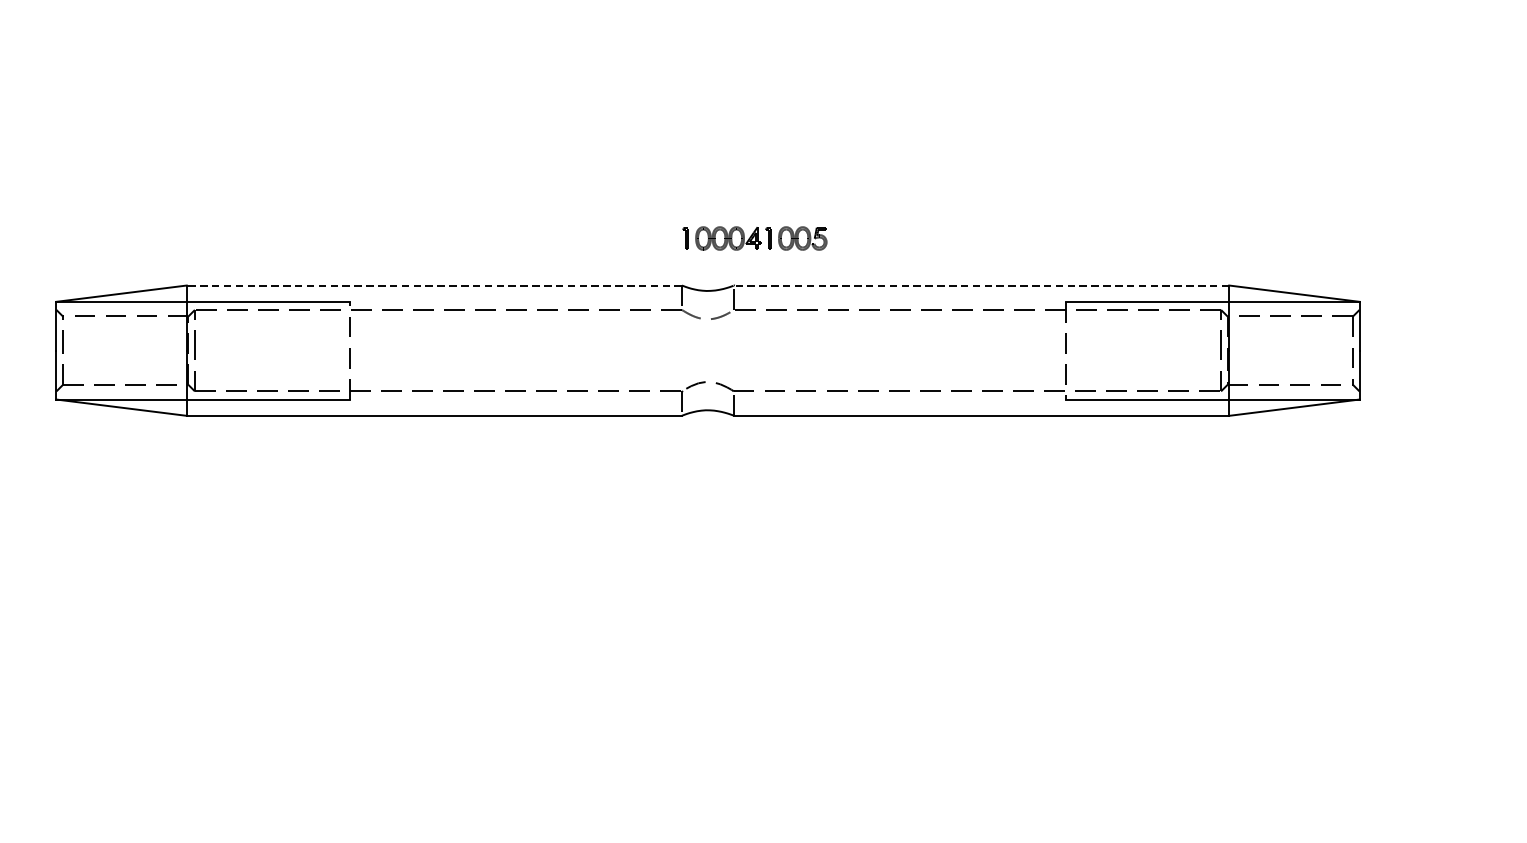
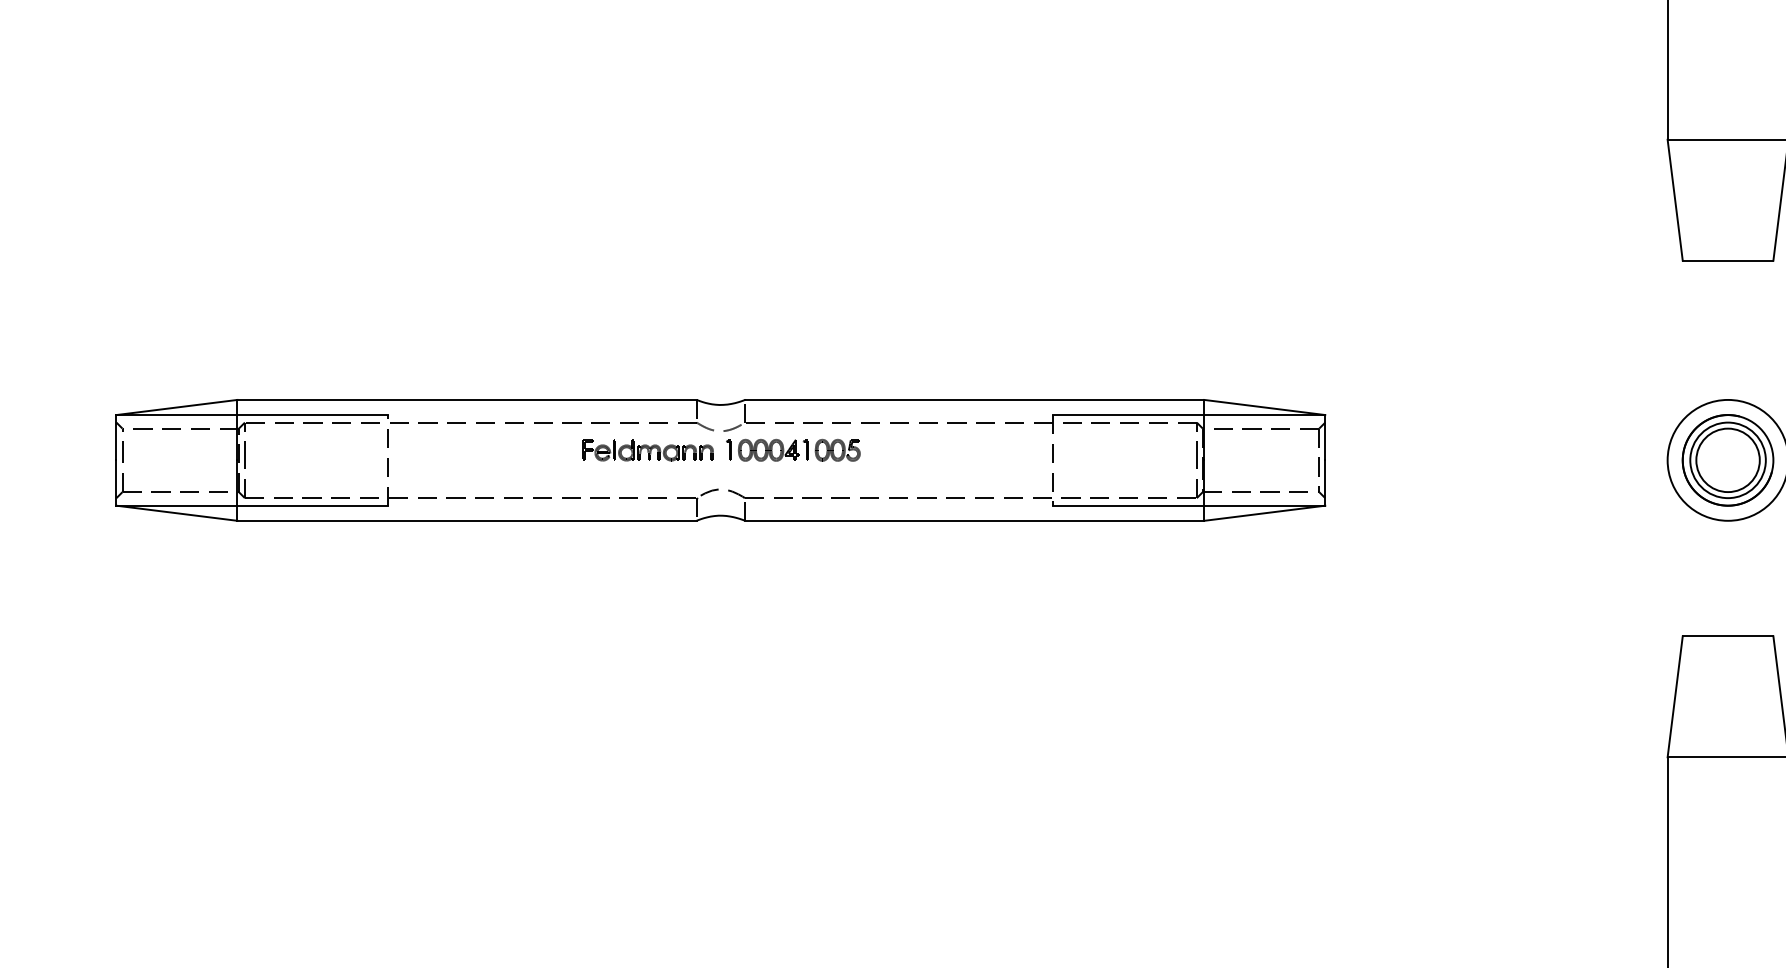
part: (755, 238) -> (793, 450), moved
line: (434, 285) -> (467, 399), dashed -> solid
line: (981, 285) -> (974, 399), dashed -> solid
part: (628, 340) -> (647, 450), added

